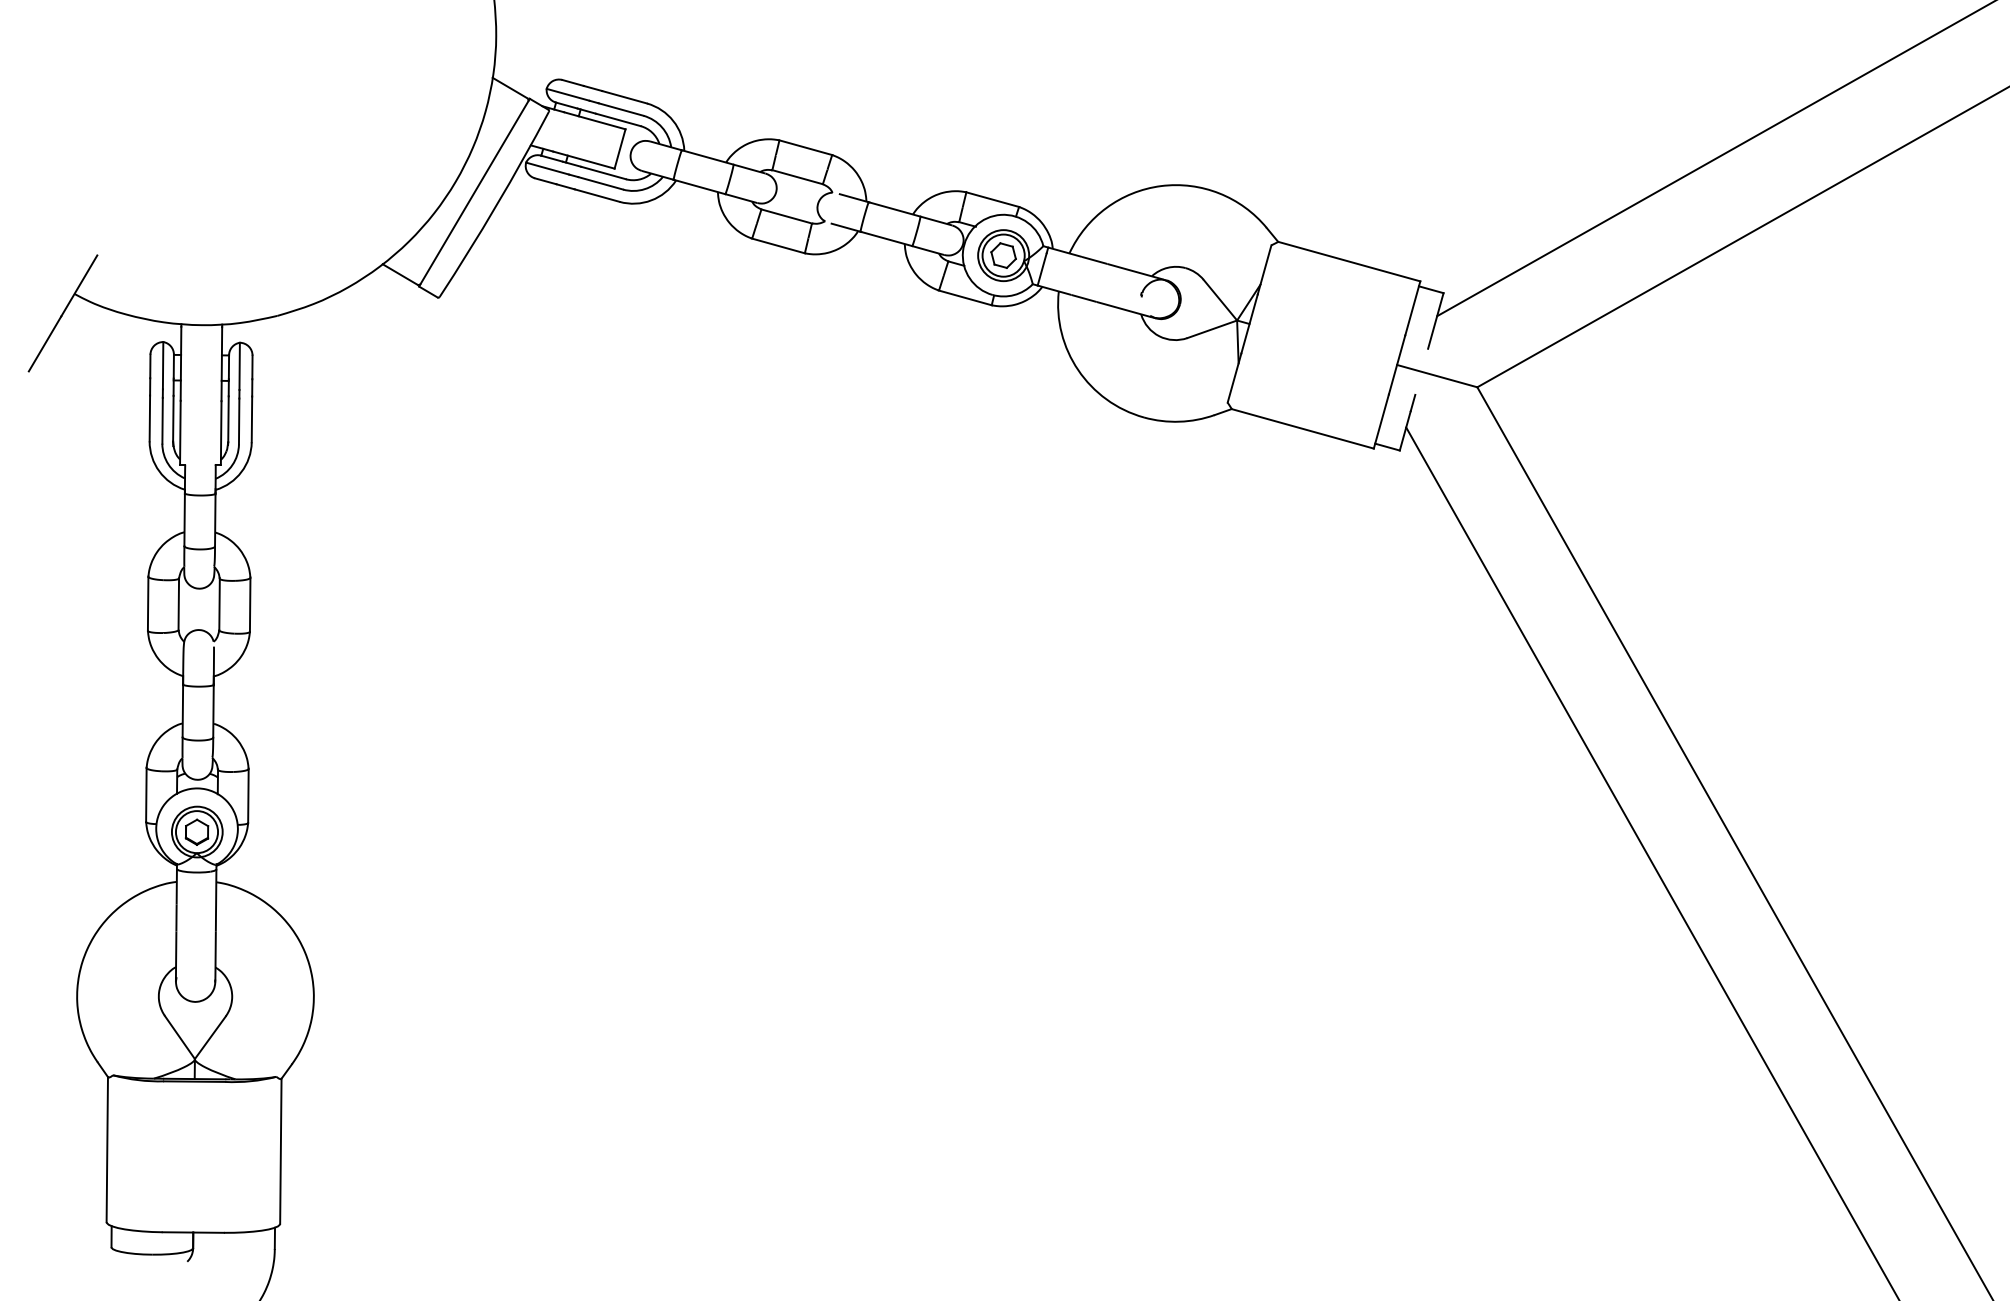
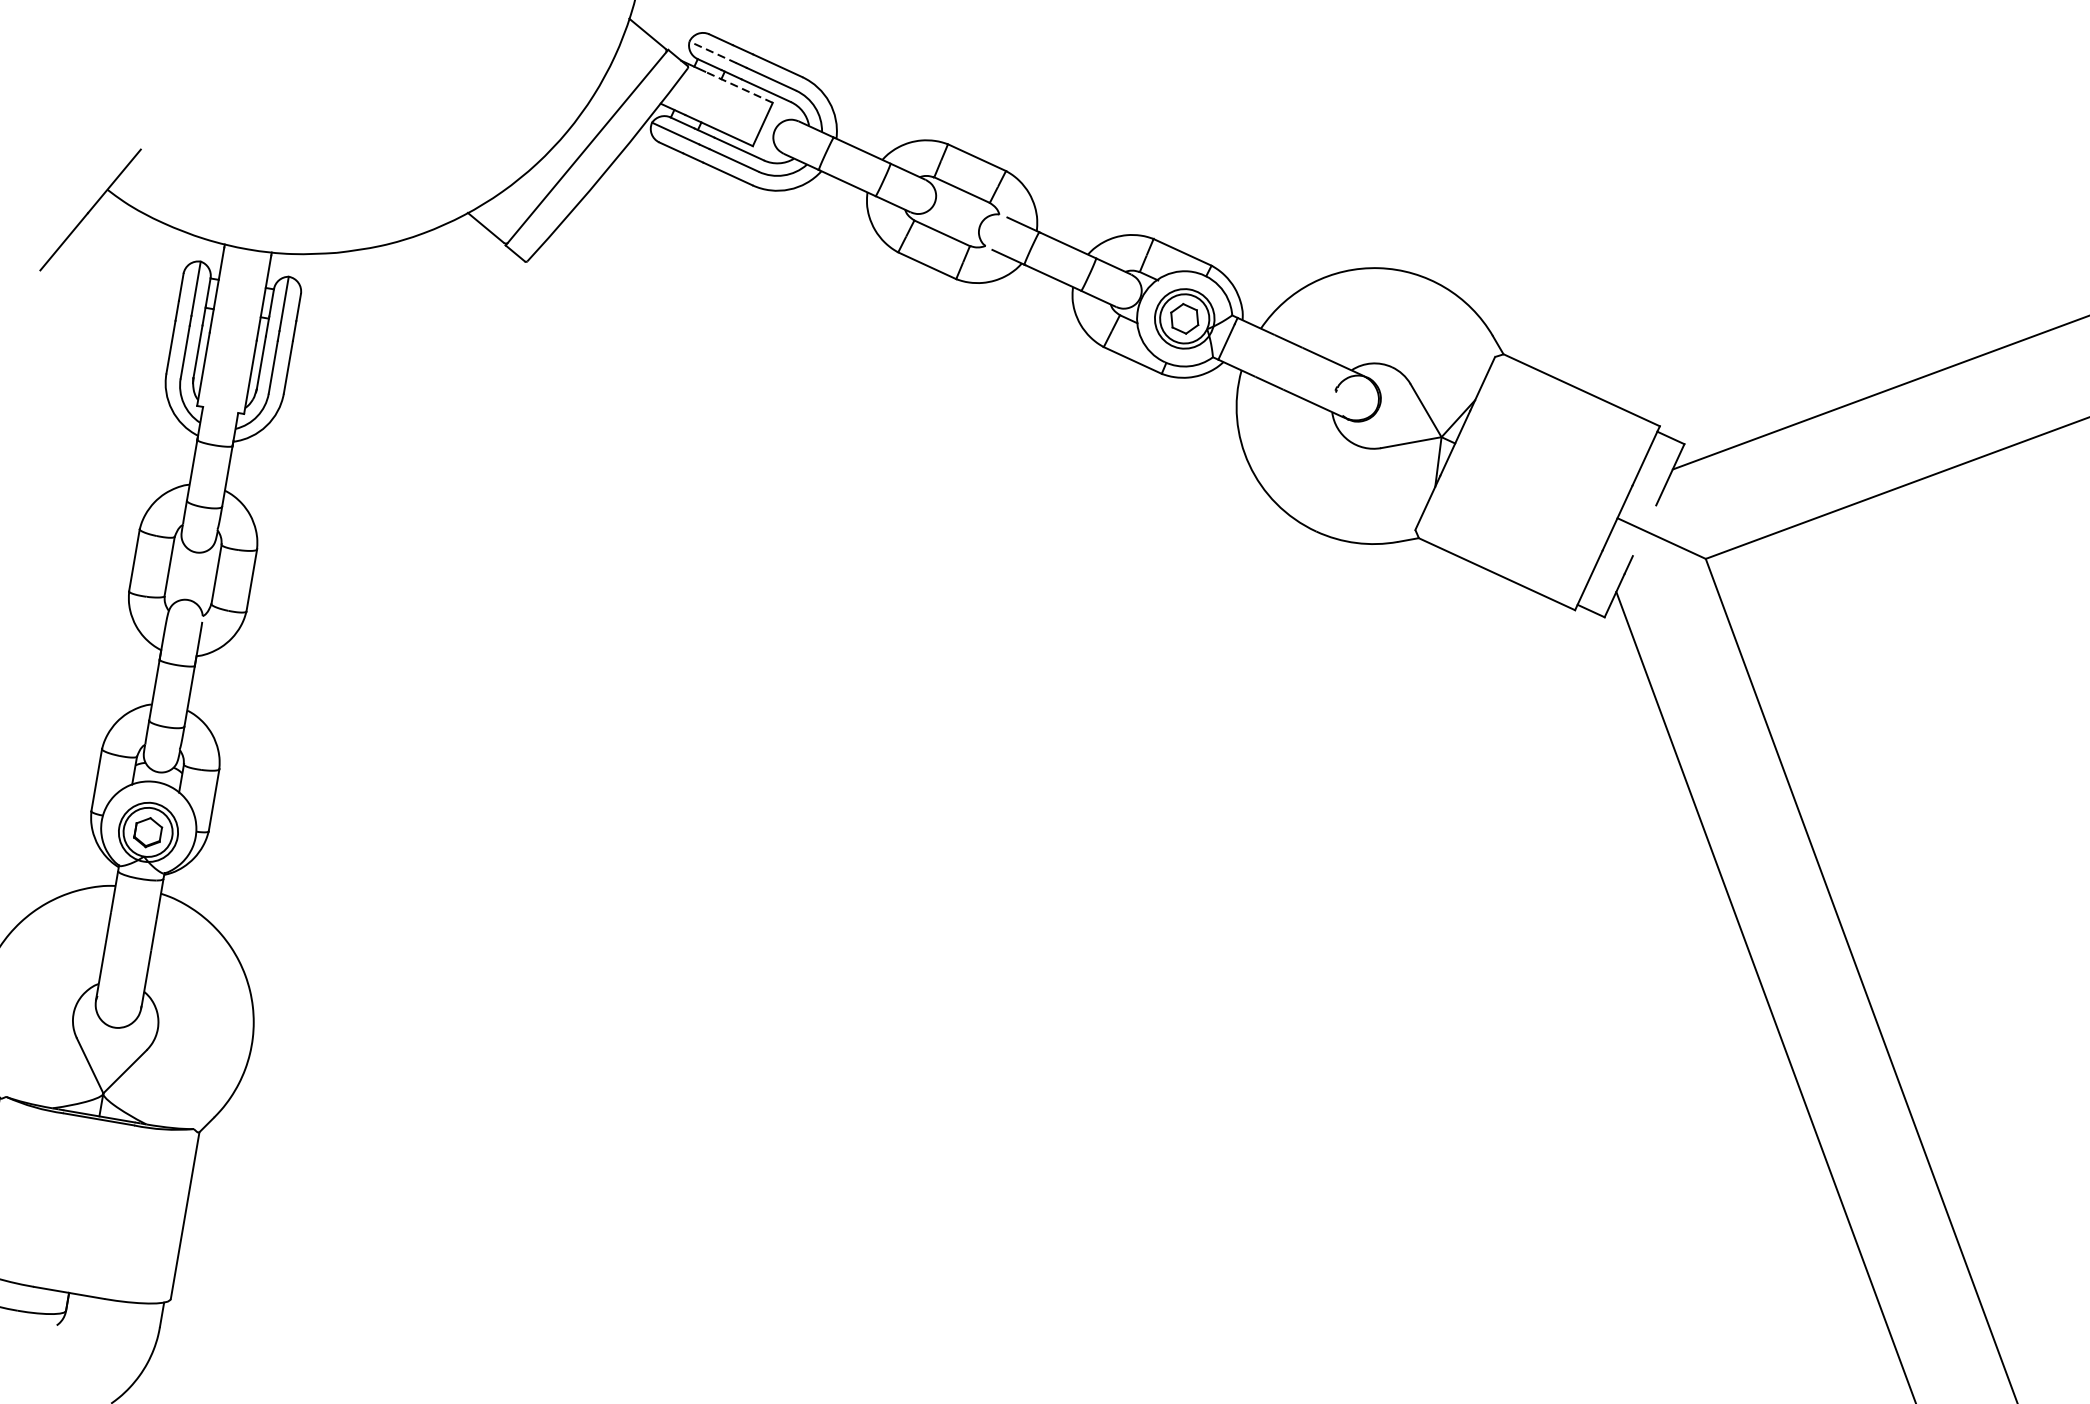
line: (567, 94) -> (712, 51), solid -> dashed
line: (594, 120) -> (738, 86), solid -> dashed

